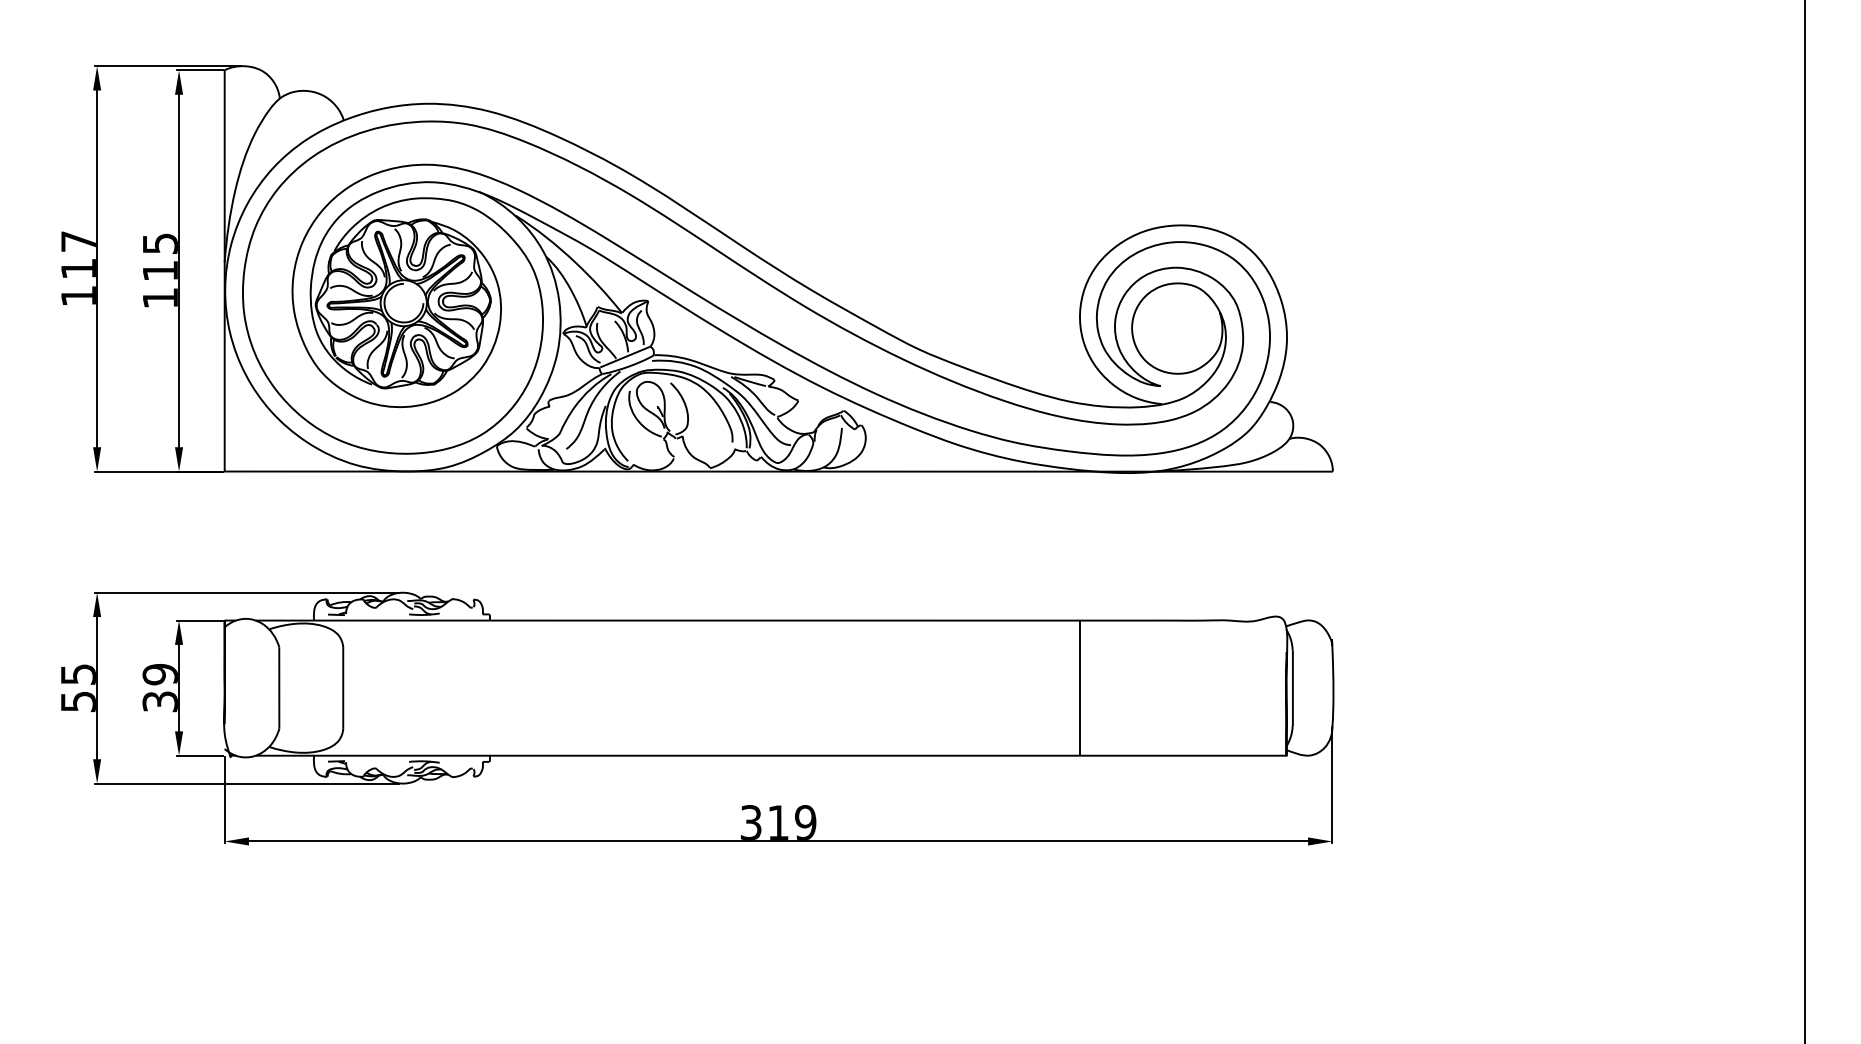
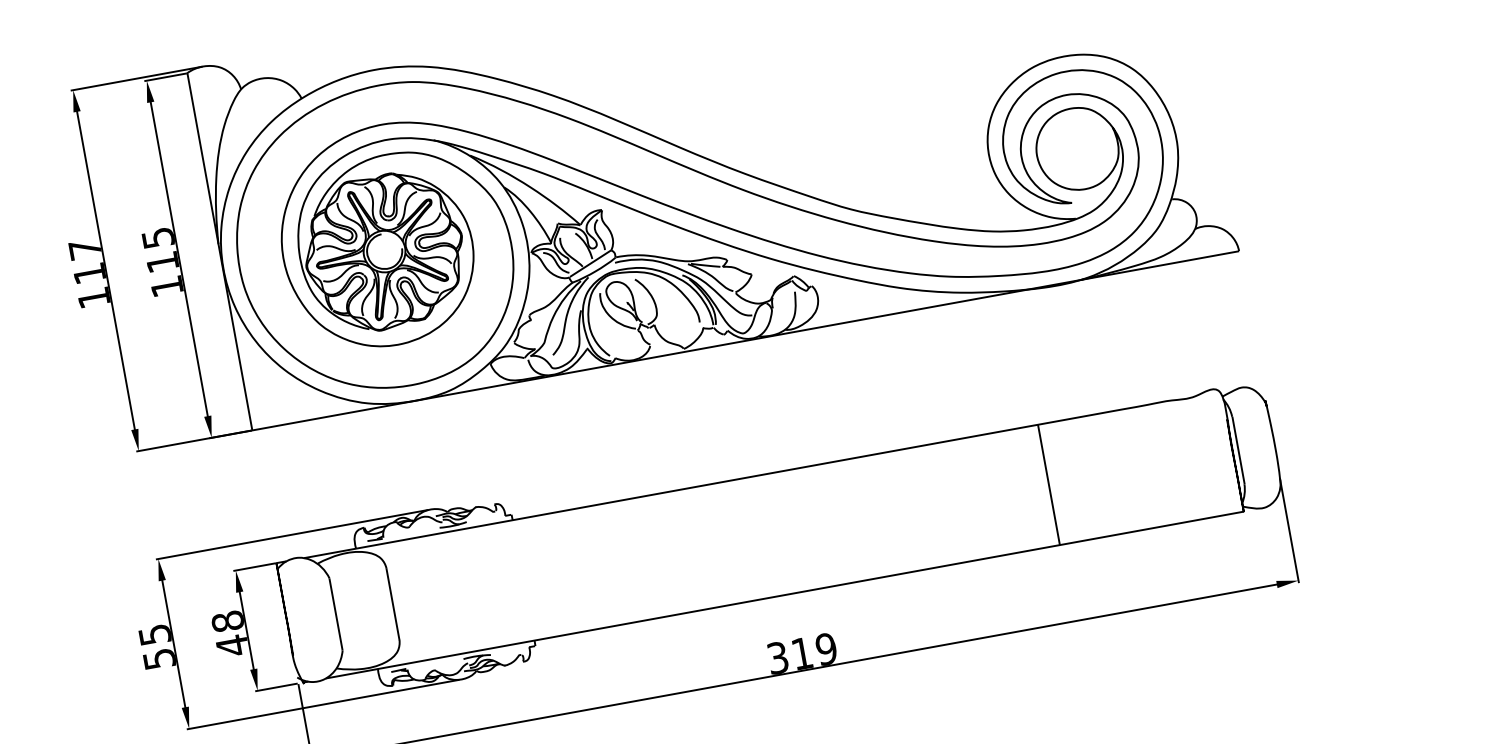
text: (159, 688) -> (229, 634), 39 -> 48

